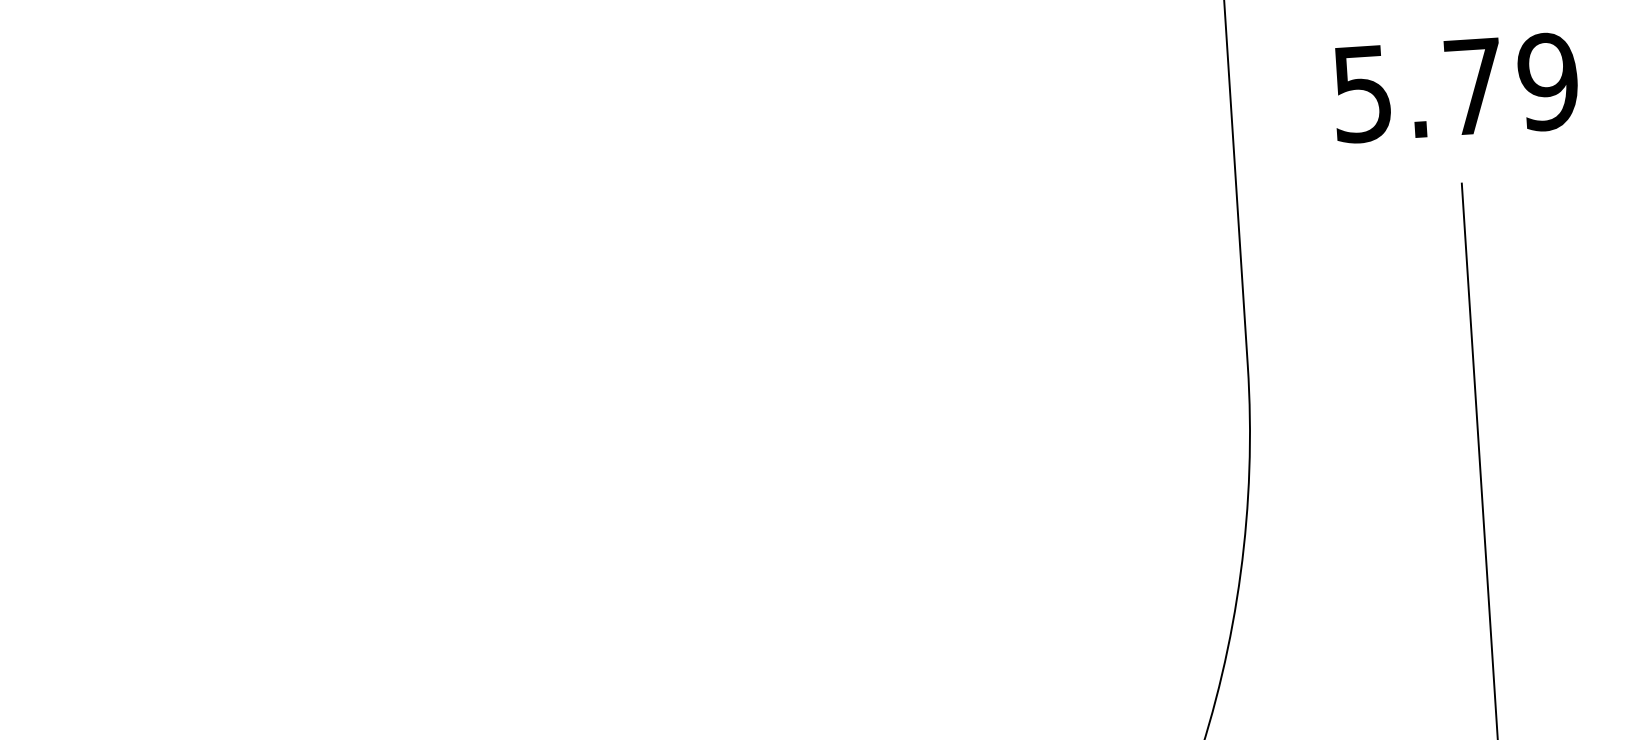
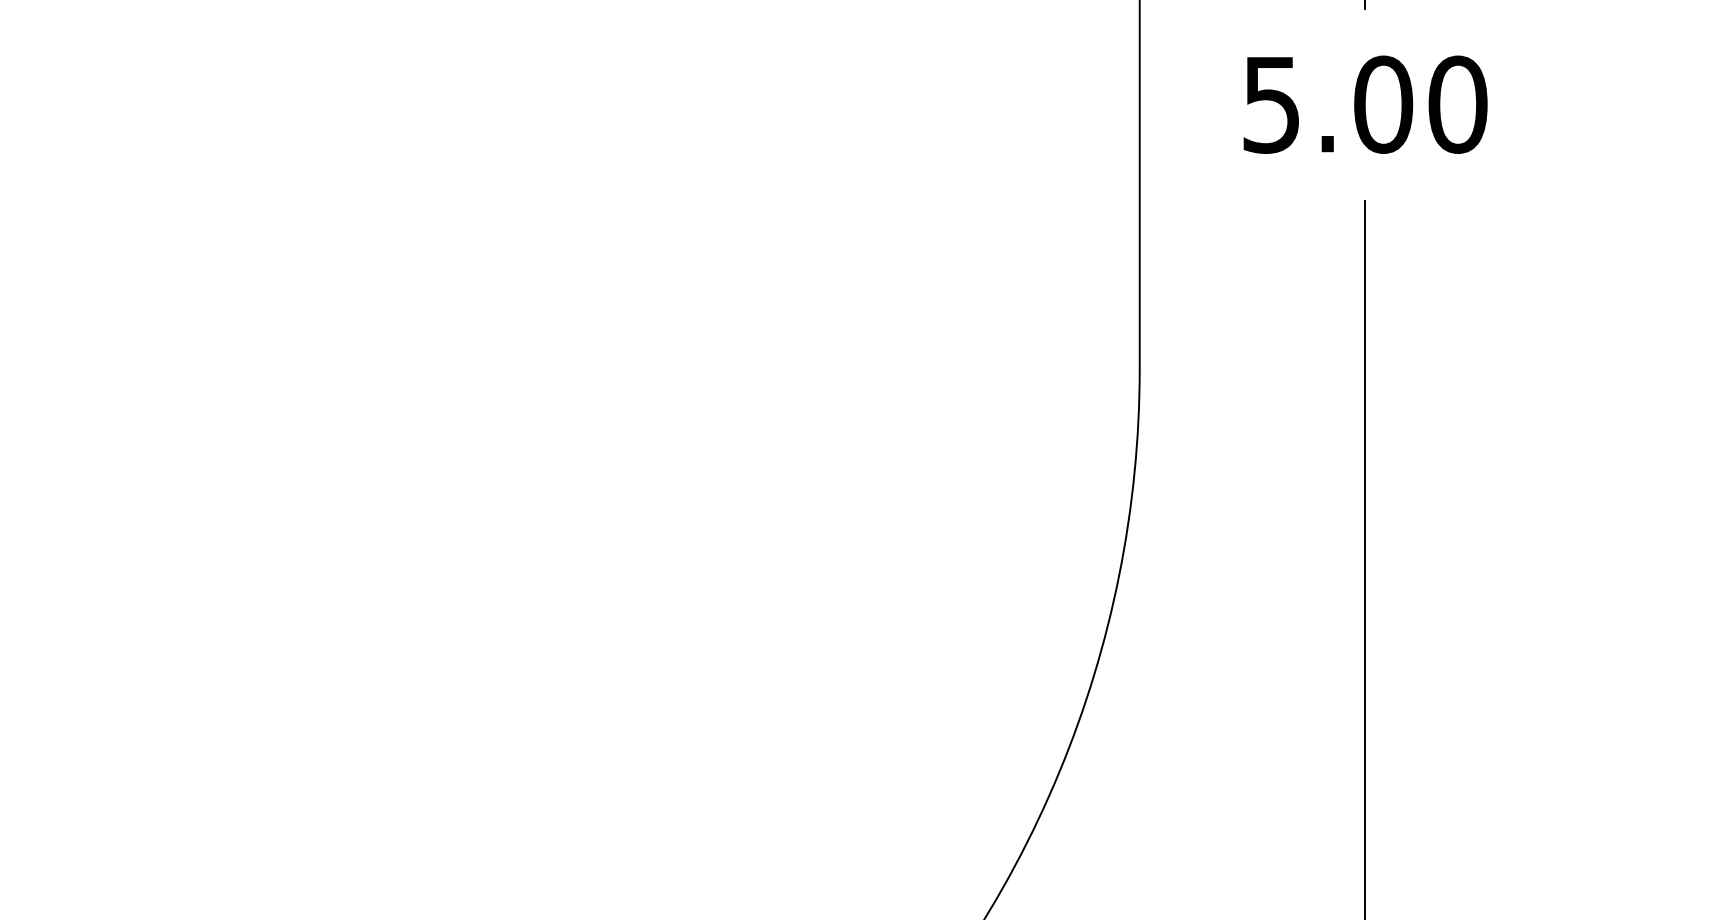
text: (1510, 84) -> (1420, 104), 5.79 -> 5.00

